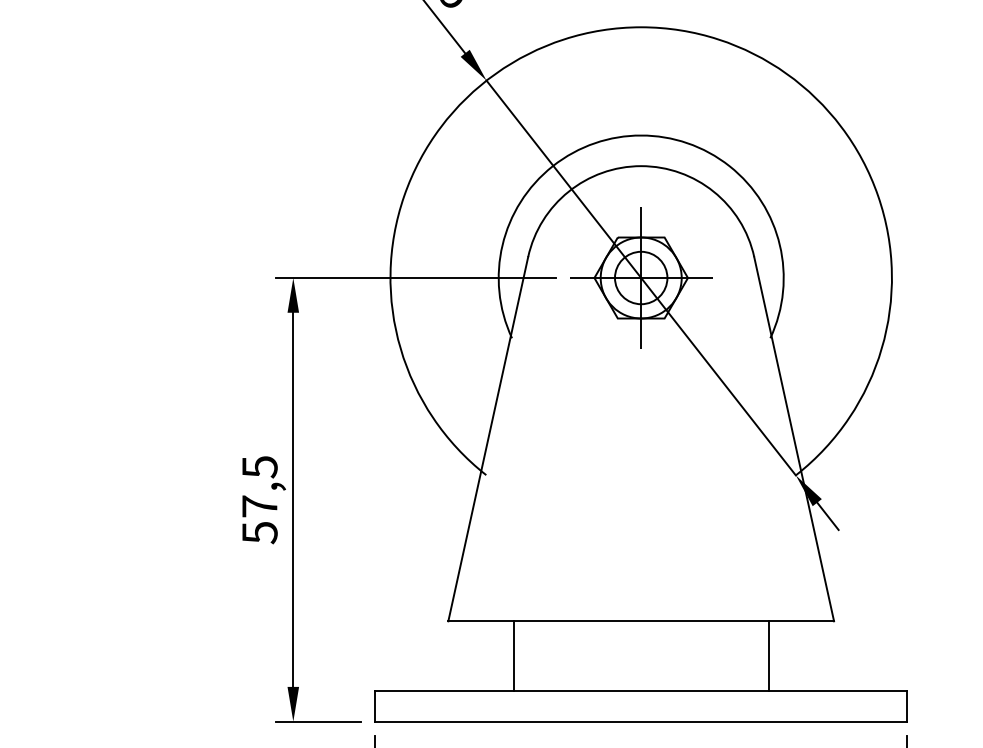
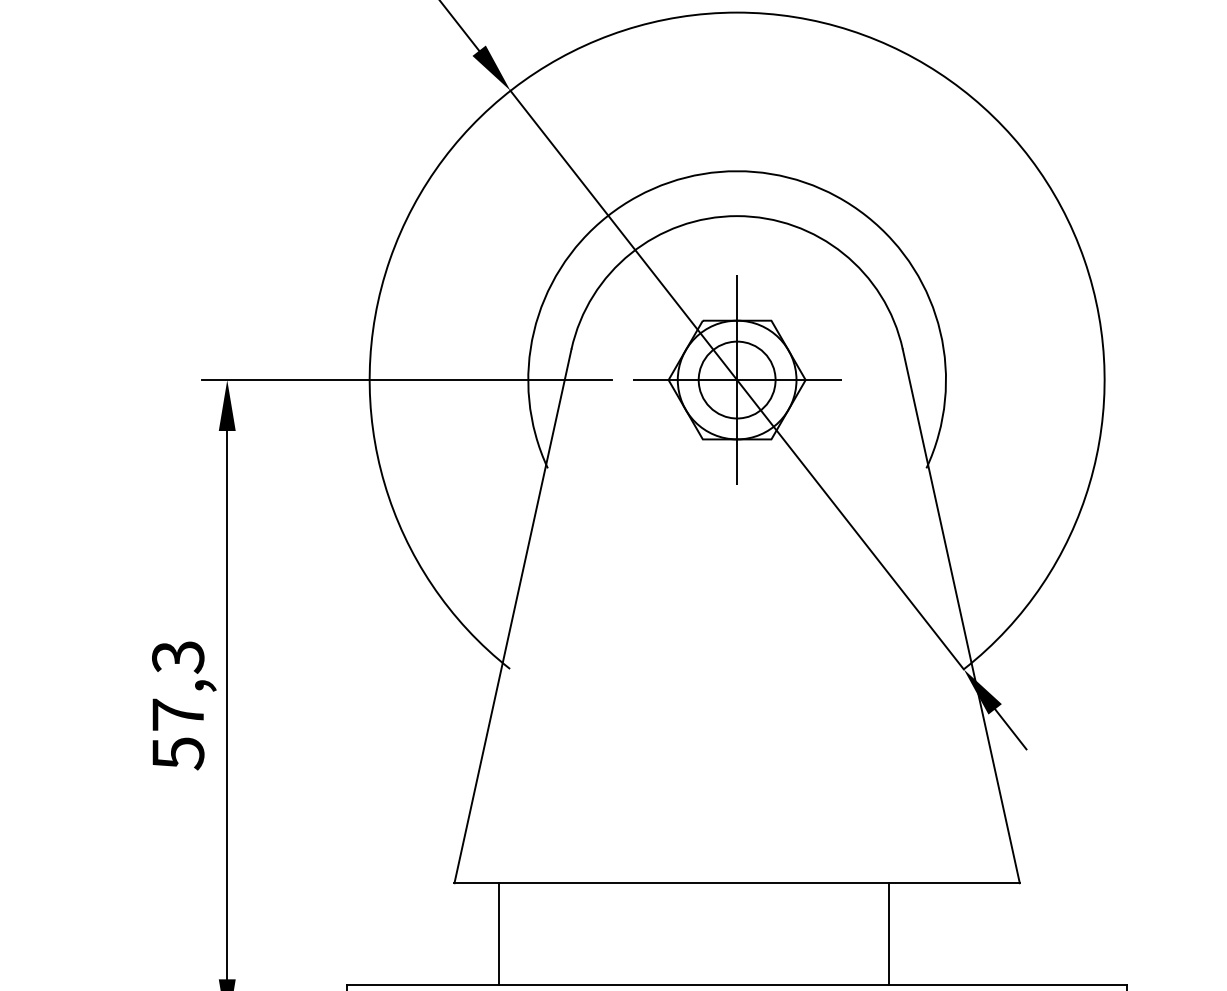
text: (259, 467) -> (177, 657), 57,5 -> 57,3
line: (513, 655) -> (498, 933), moved
line: (768, 655) -> (888, 933), moved

